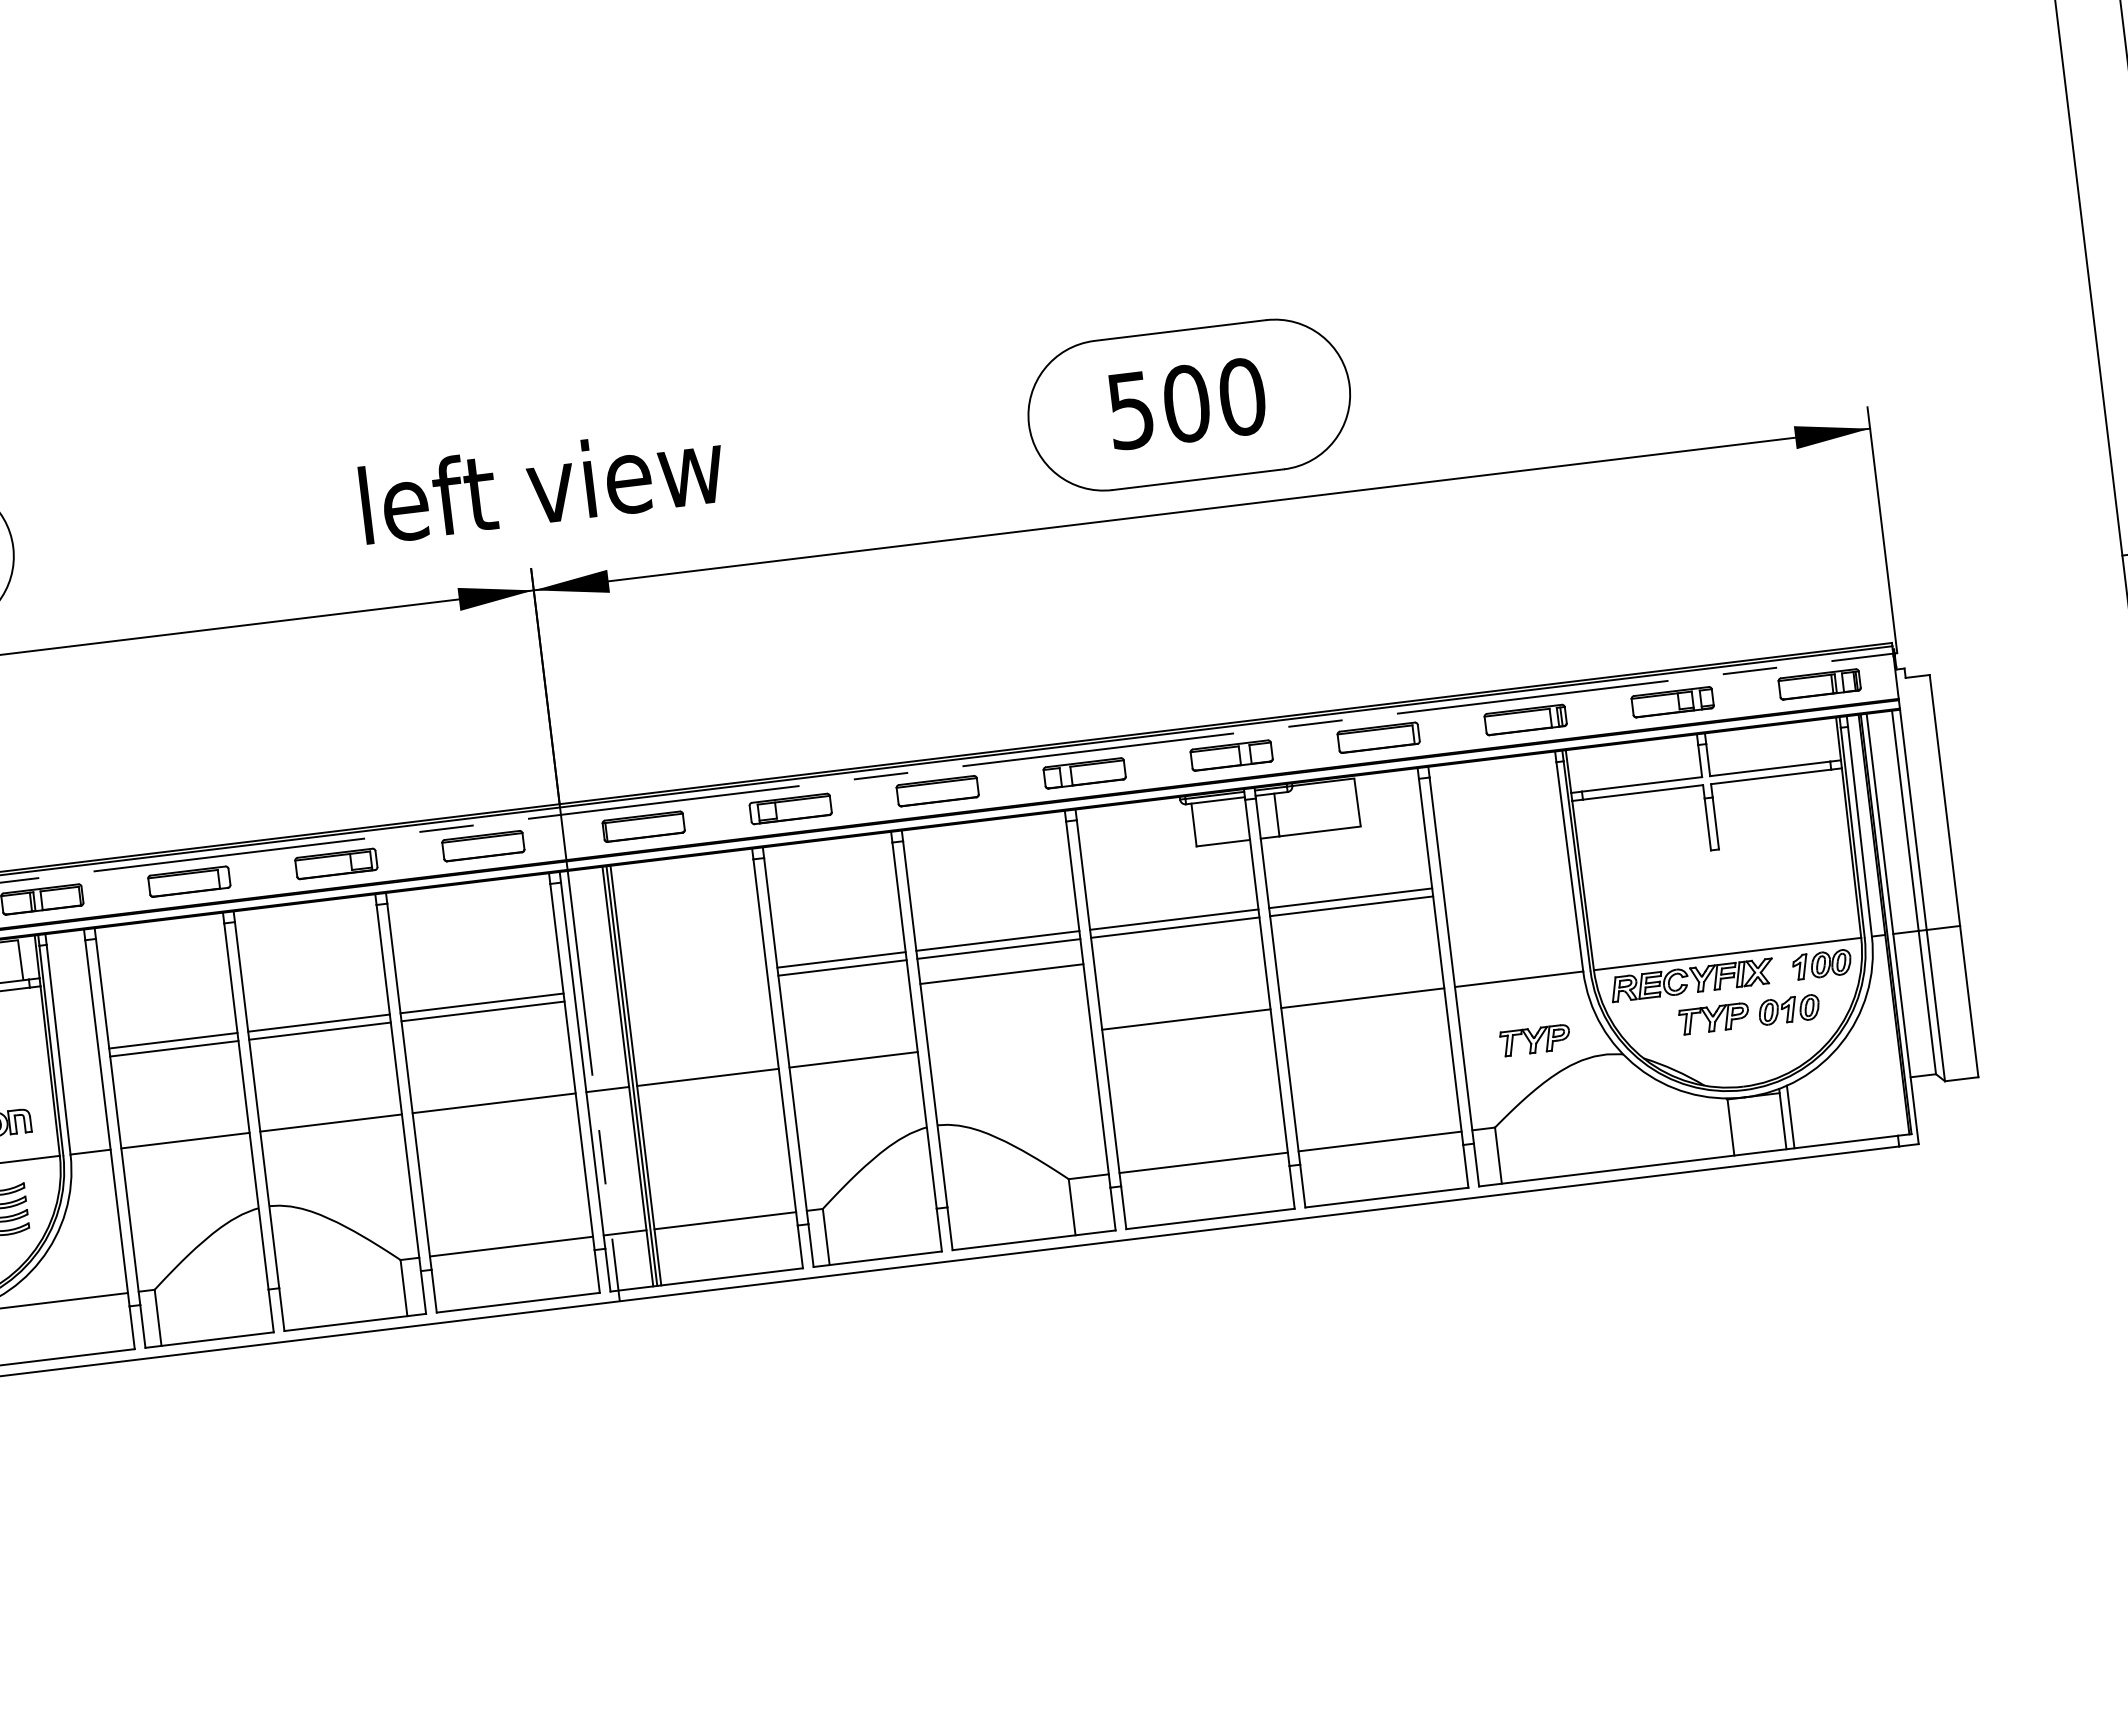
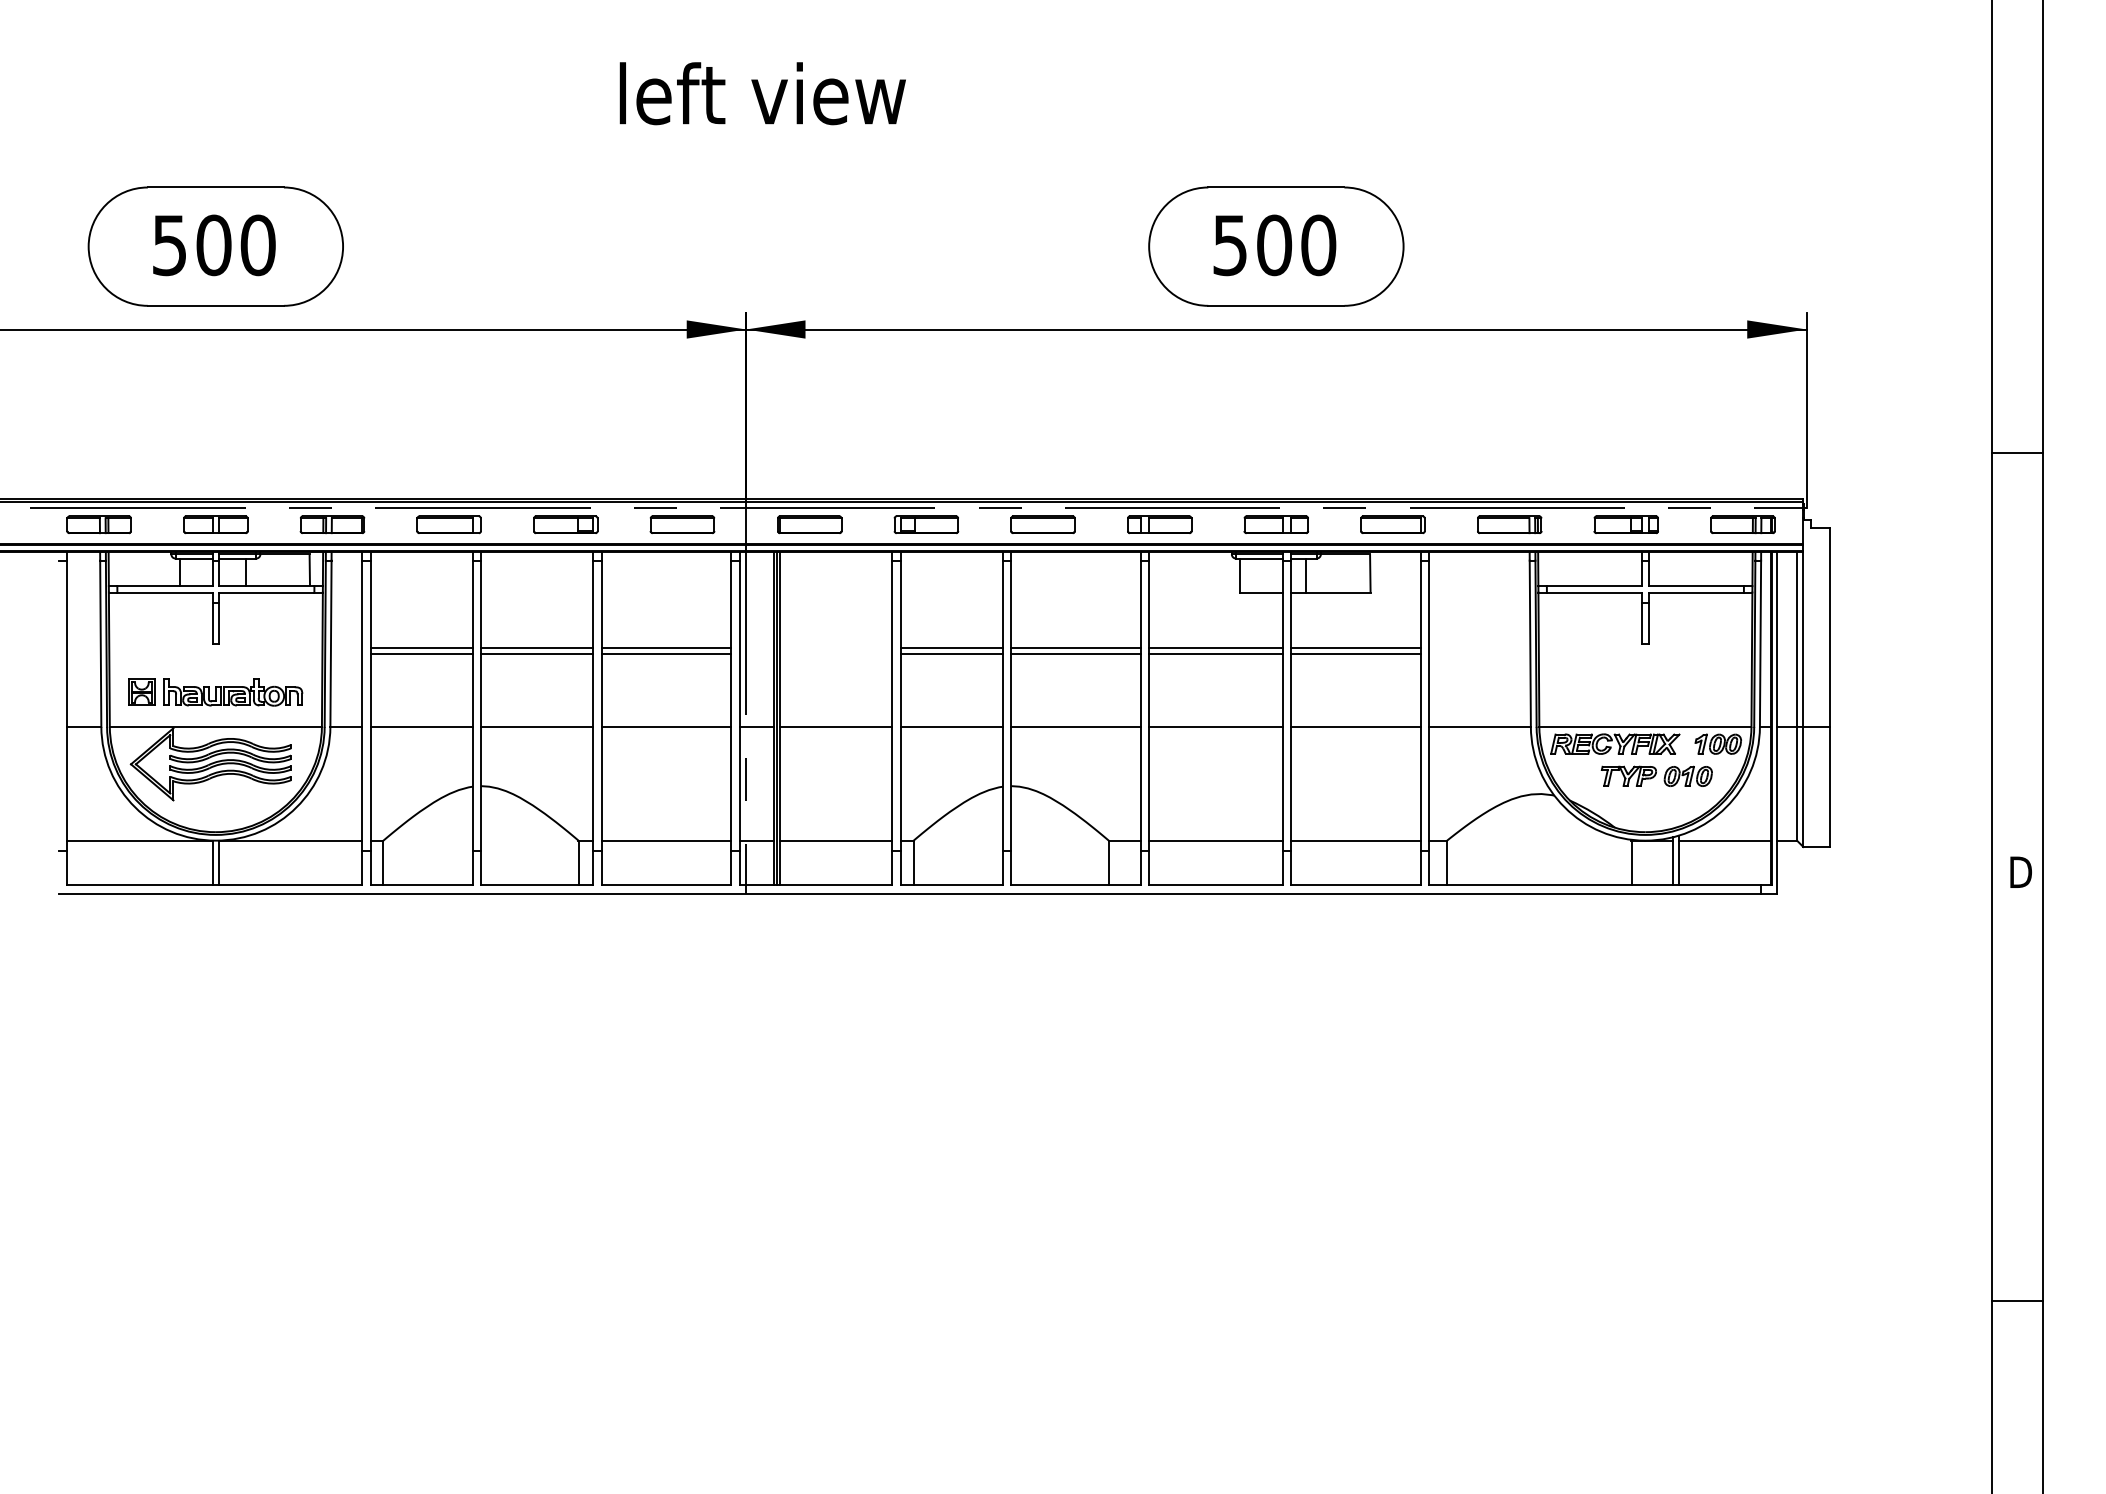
text: (541, 484) -> (762, 93), moved
line: (1001, 973) -> (1075, 726), moved
part: (1534, 1039) -> (1486, 775), removed
line: (1844, 1085) -> (1724, 840), added

